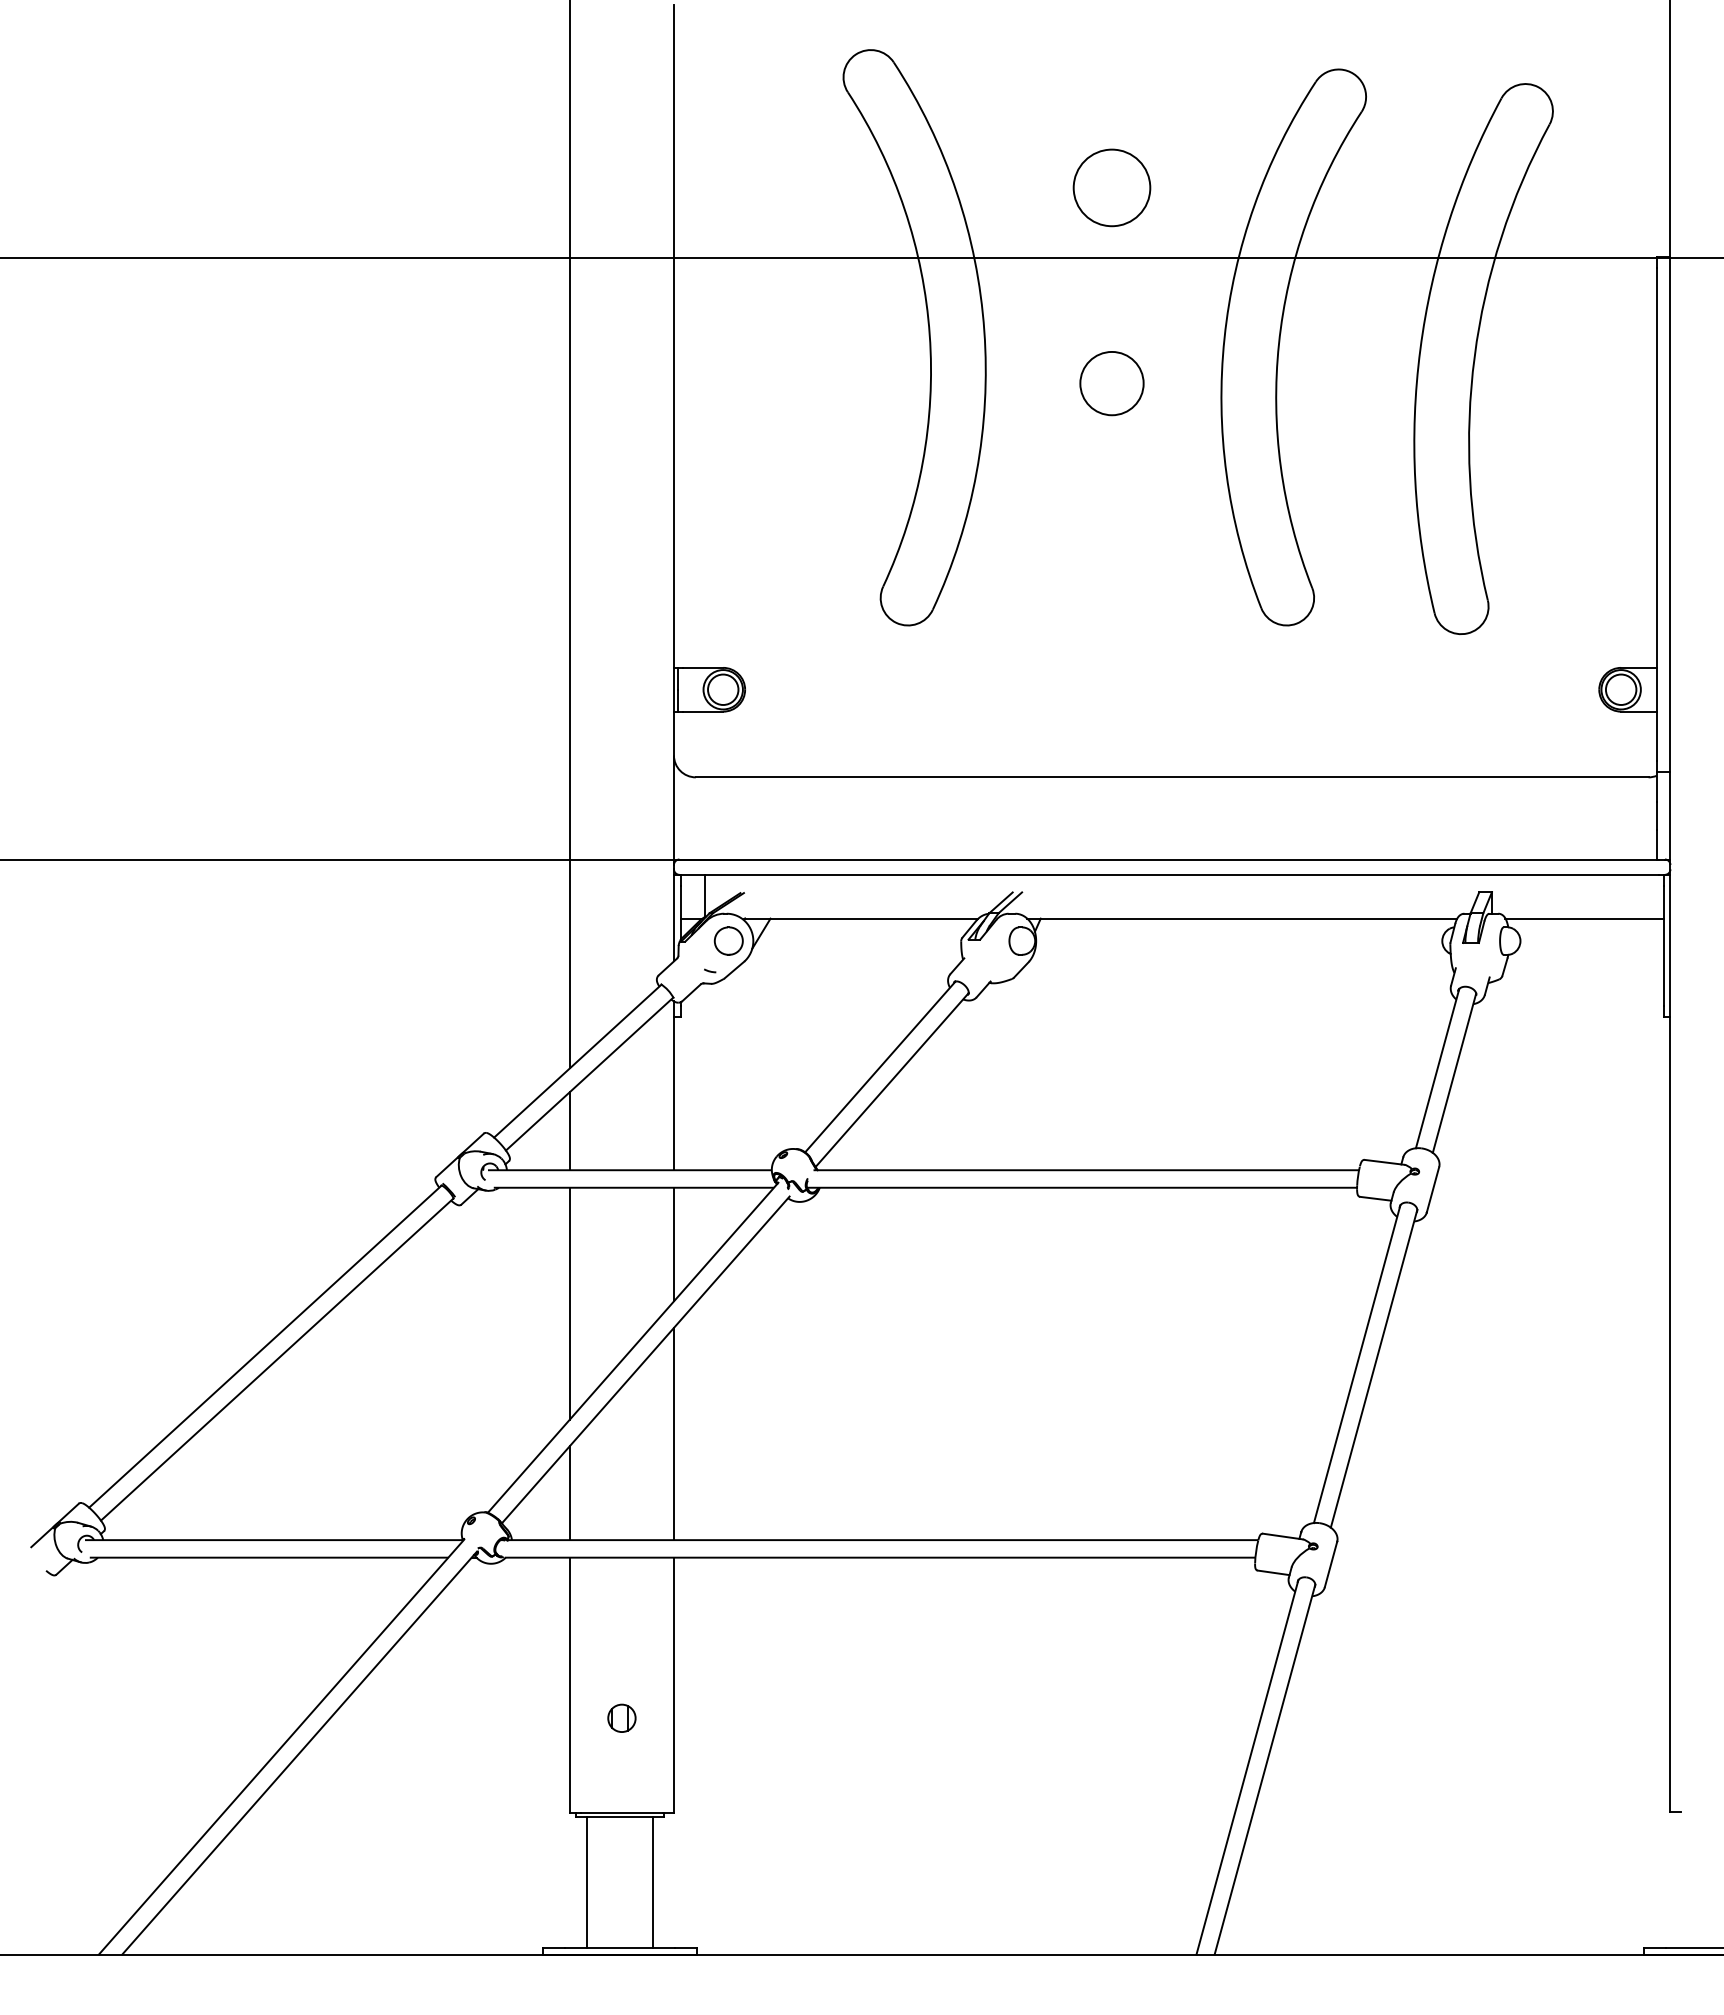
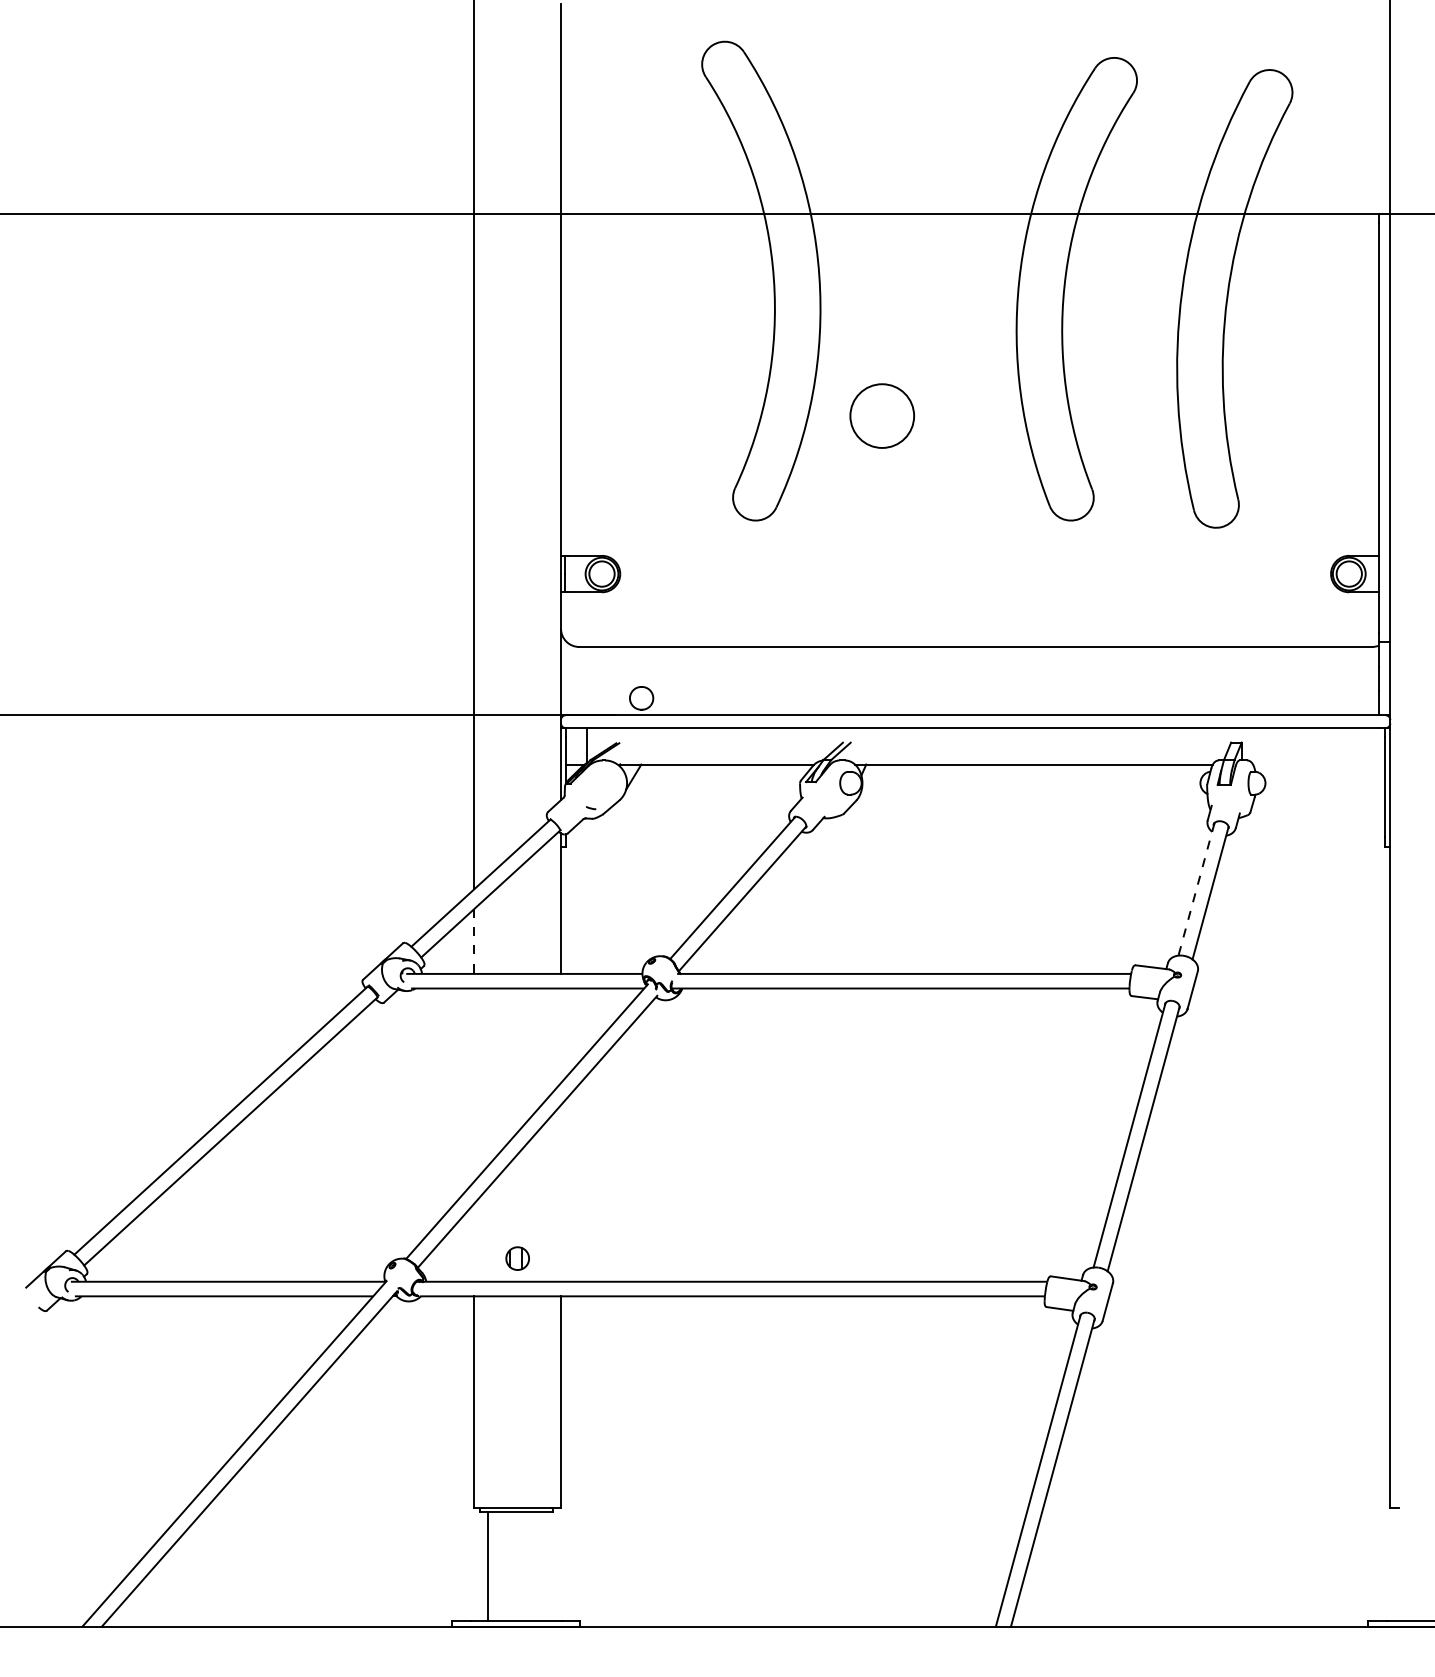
circle: (1111, 187) -> (881, 415), moved
circle: (1111, 383) -> (925, 319), removed
line: (1584, 918) -> (1318, 764), removed
part: (728, 940) -> (641, 697), moved
line: (1437, 1068) -> (1196, 889), solid -> dashed
line: (569, 1131) -> (474, 941), solid -> dashed
line: (673, 1244) -> (560, 1035), removed
line: (569, 1303) -> (474, 1084), removed
line: (673, 1433) -> (560, 1193), removed
line: (569, 1493) -> (474, 1242), removed
part: (621, 1717) -> (517, 1257), moved
line: (653, 1881) -> (543, 1565), removed

